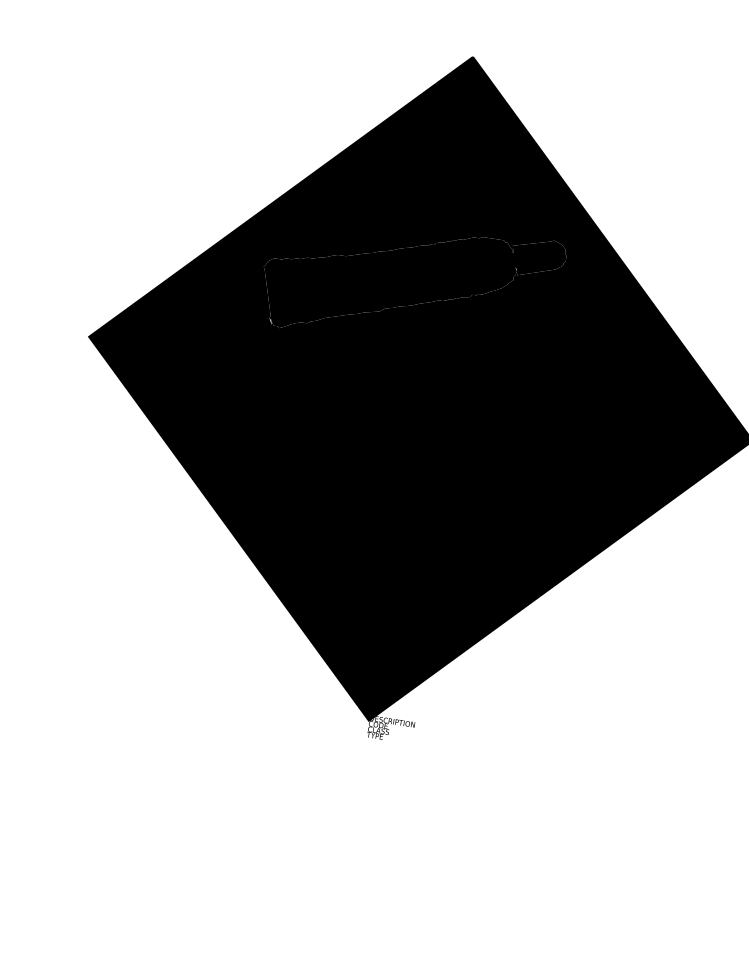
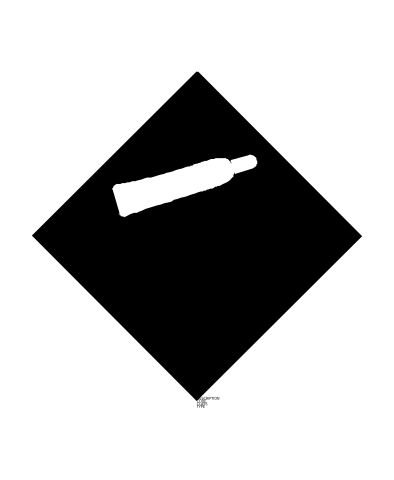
fill: (411, 282) -> (184, 185), removed

